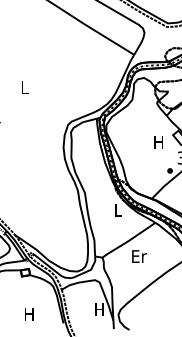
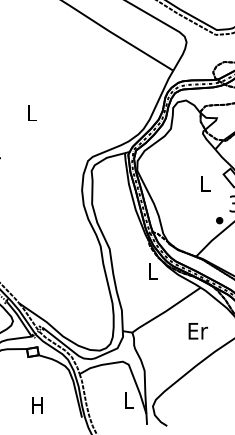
text: (158, 142) -> (204, 183), H -> L
text: (139, 256) -> (198, 331), moved
text: (99, 309) -> (128, 399), H -> L

